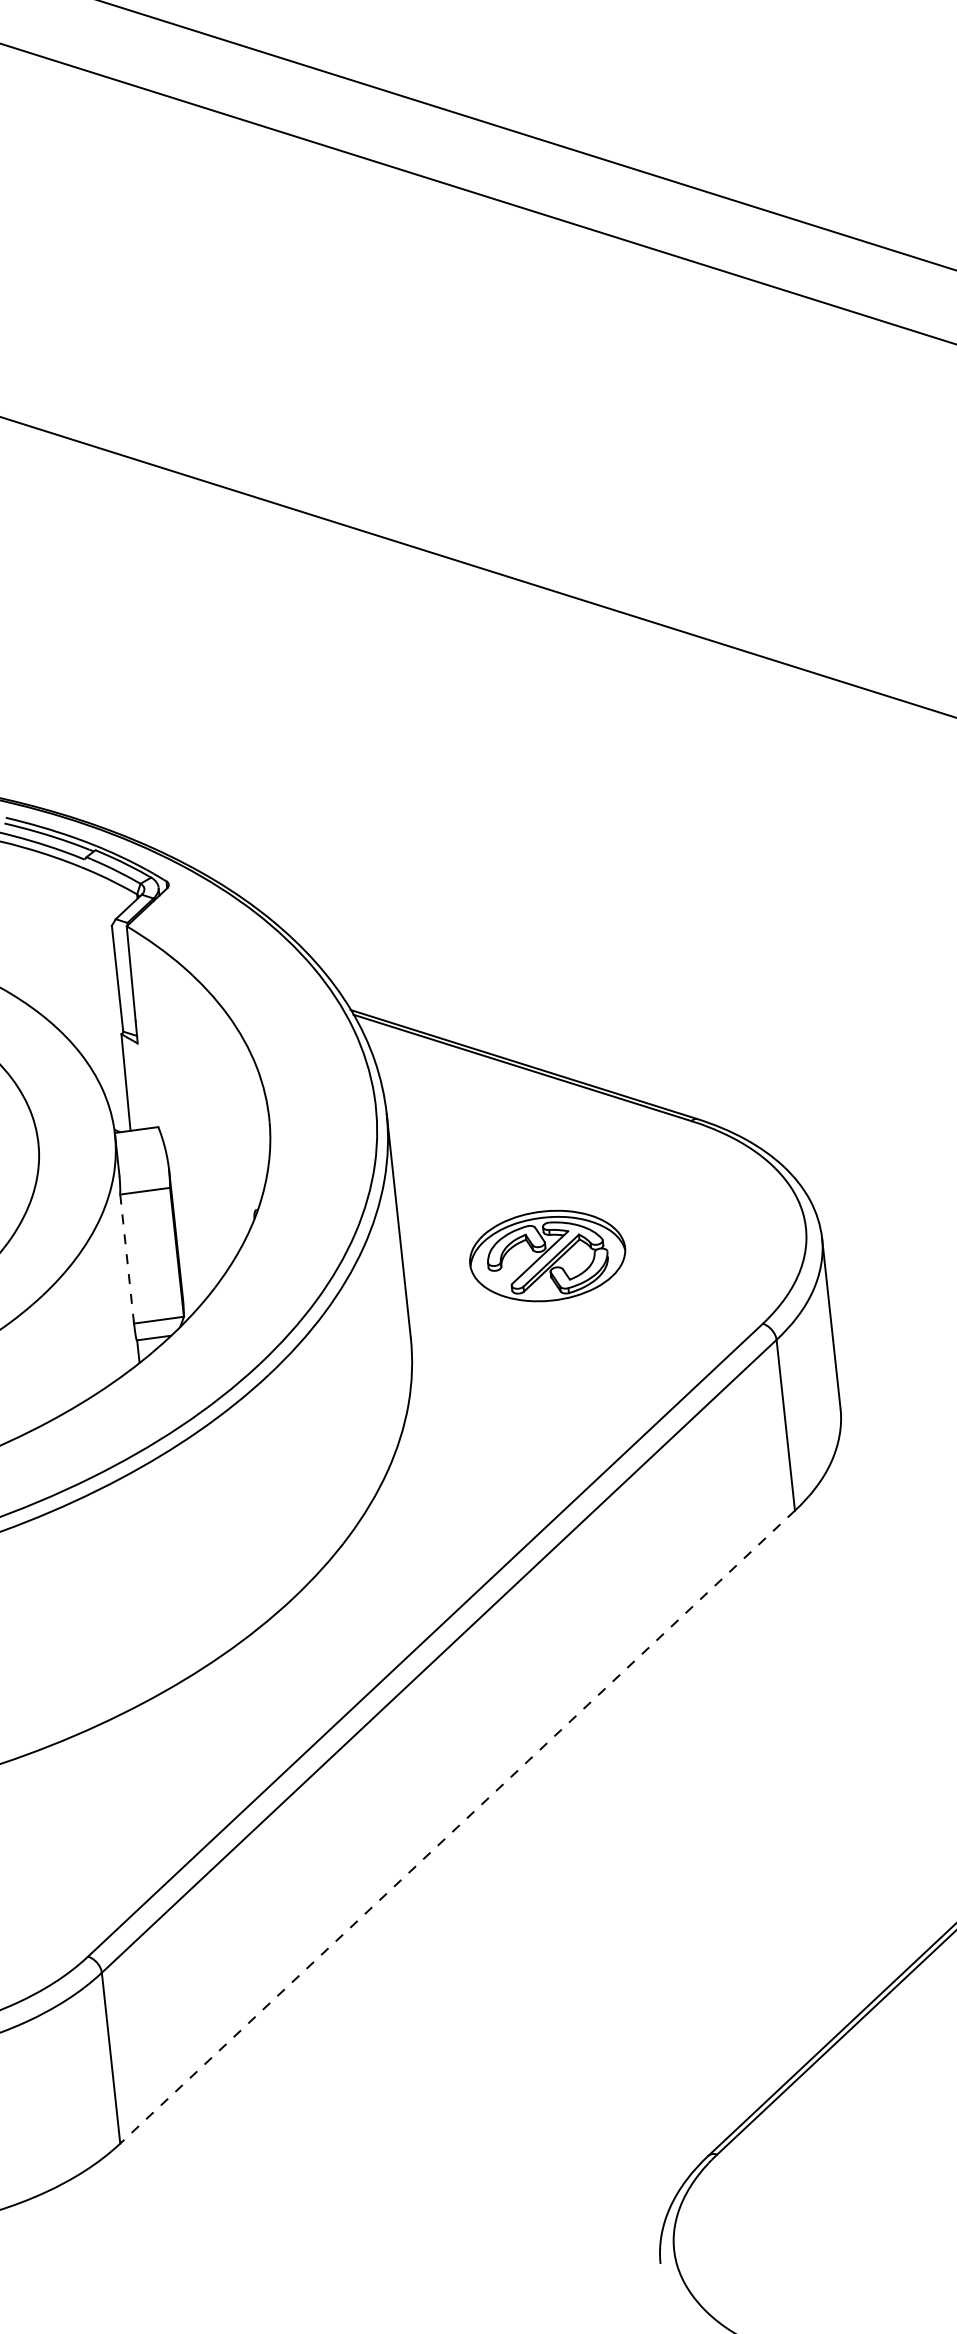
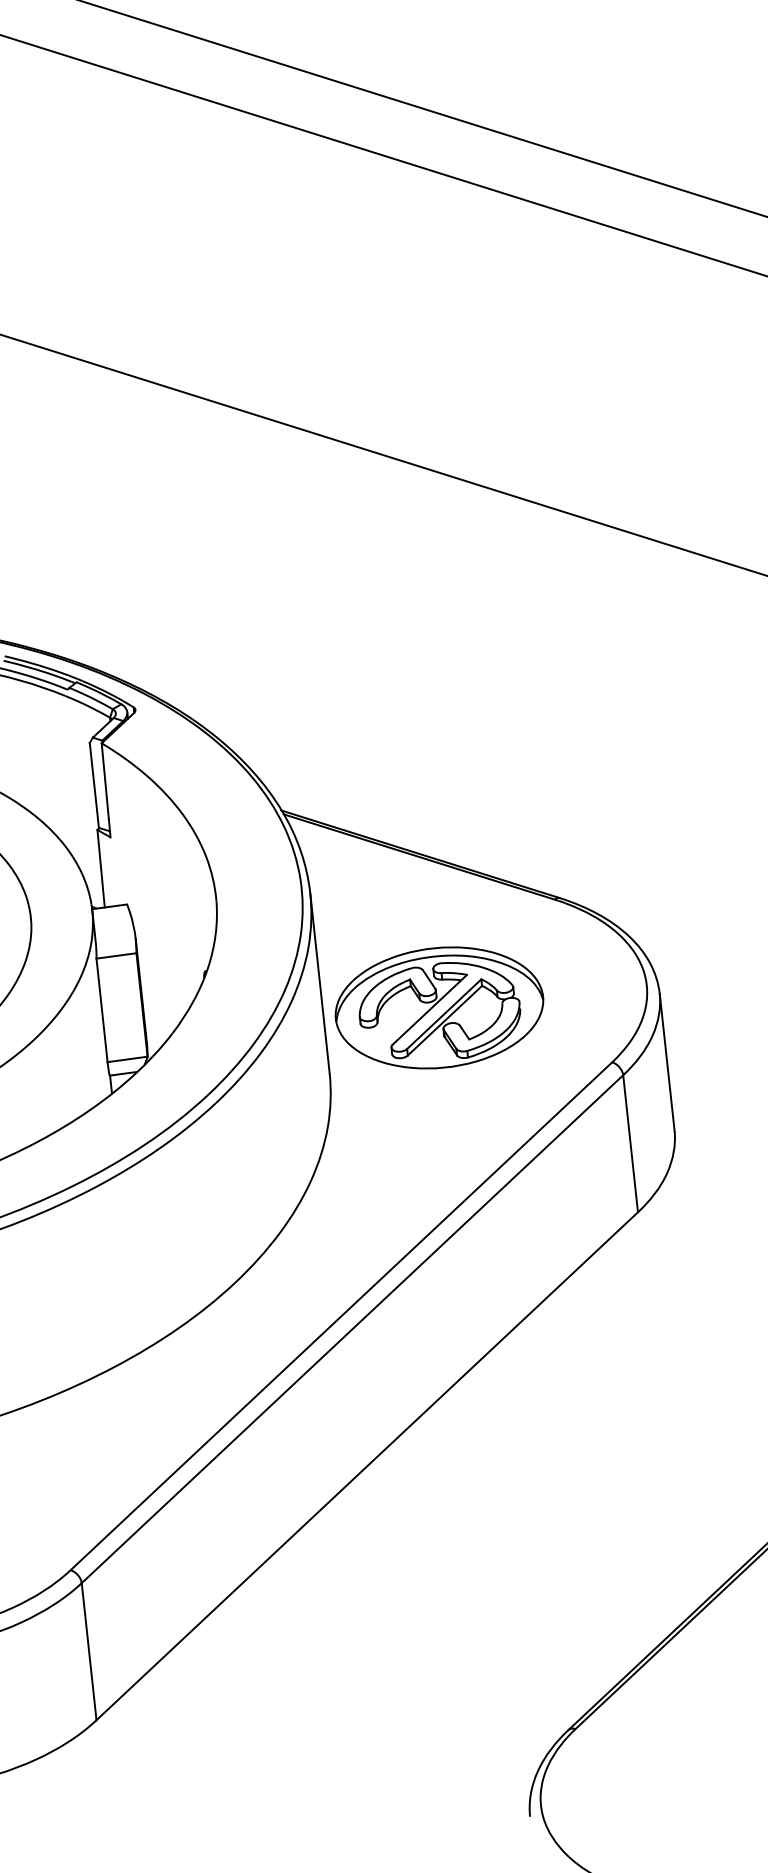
part: (547, 1255) -> (439, 1007), size x1.67
line: (127, 1259) -> (102, 1010), dashed -> solid
line: (456, 1827) -> (366, 1466), dashed -> solid

